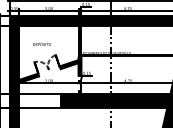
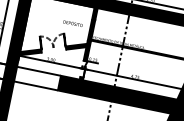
text: (42, 43) -> (73, 22), moved

